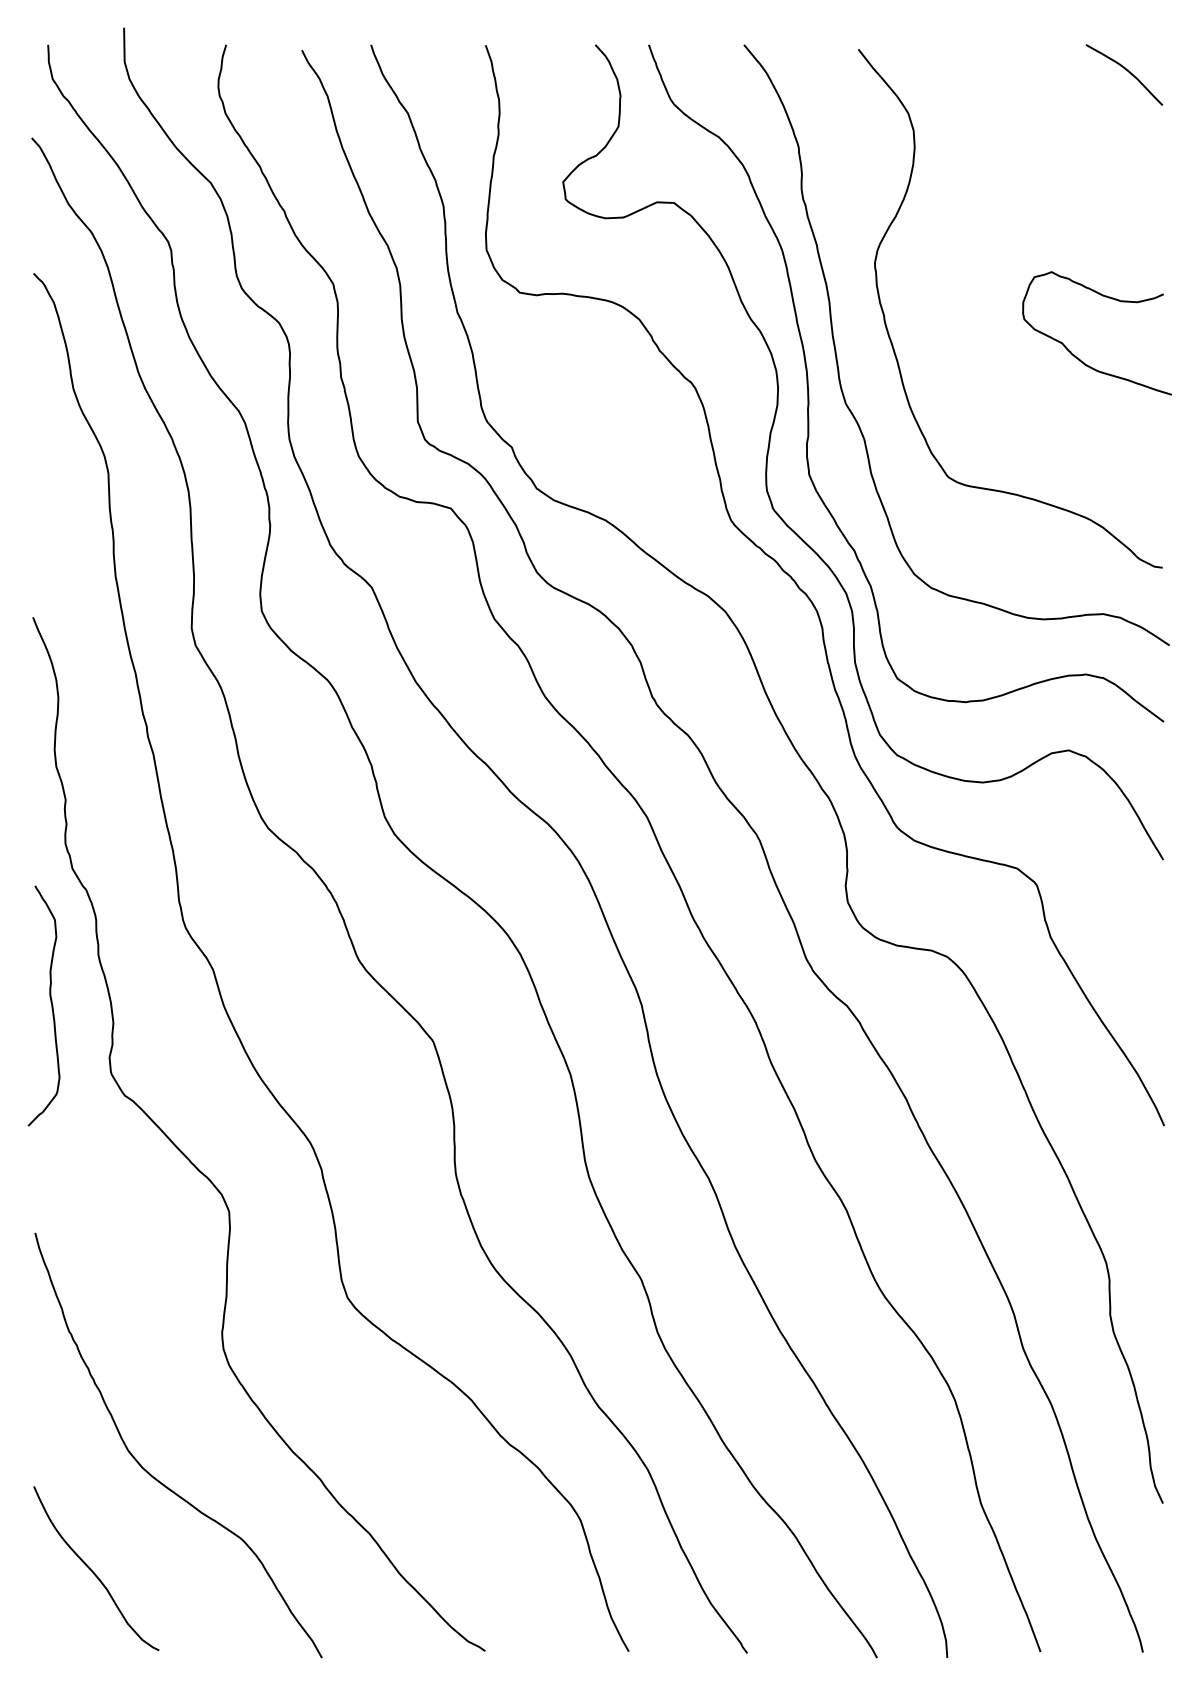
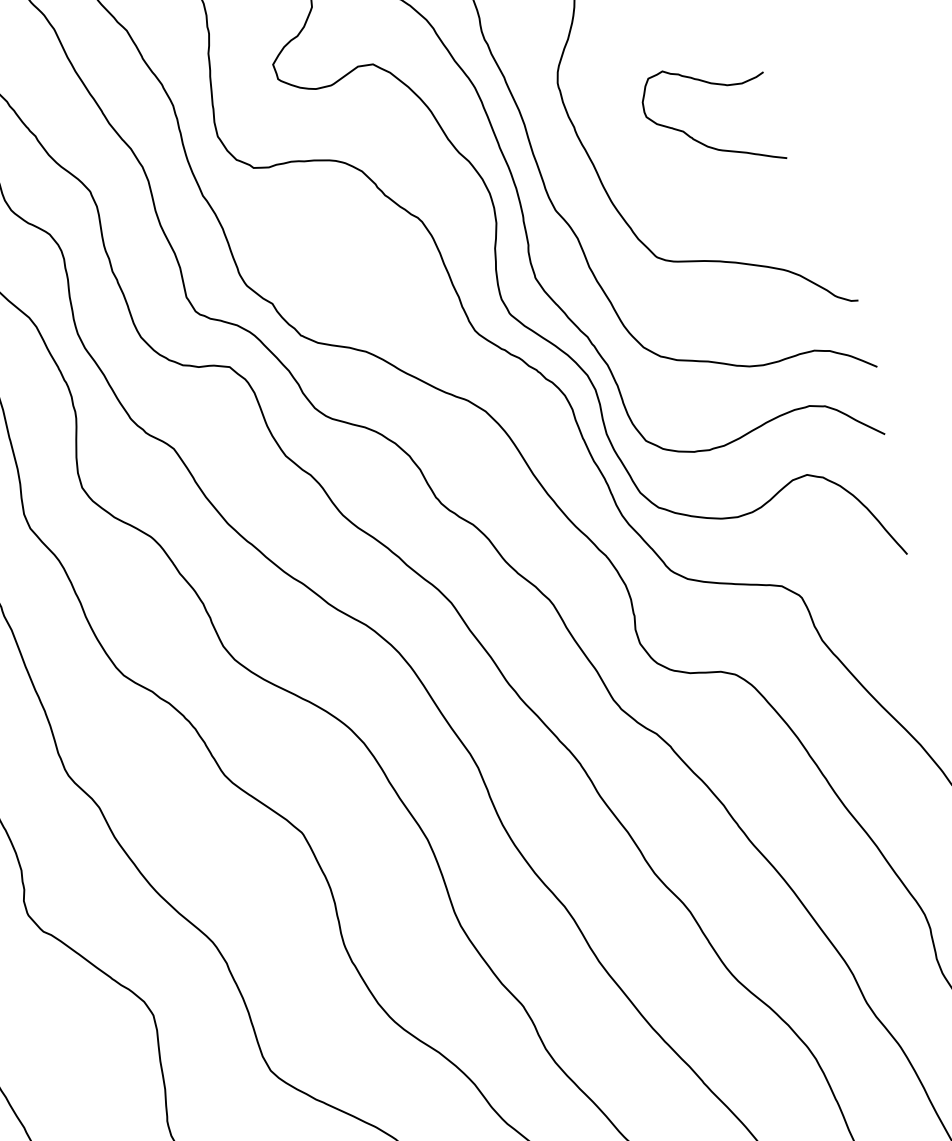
curve: (1079, 358) -> (700, 141), moved

